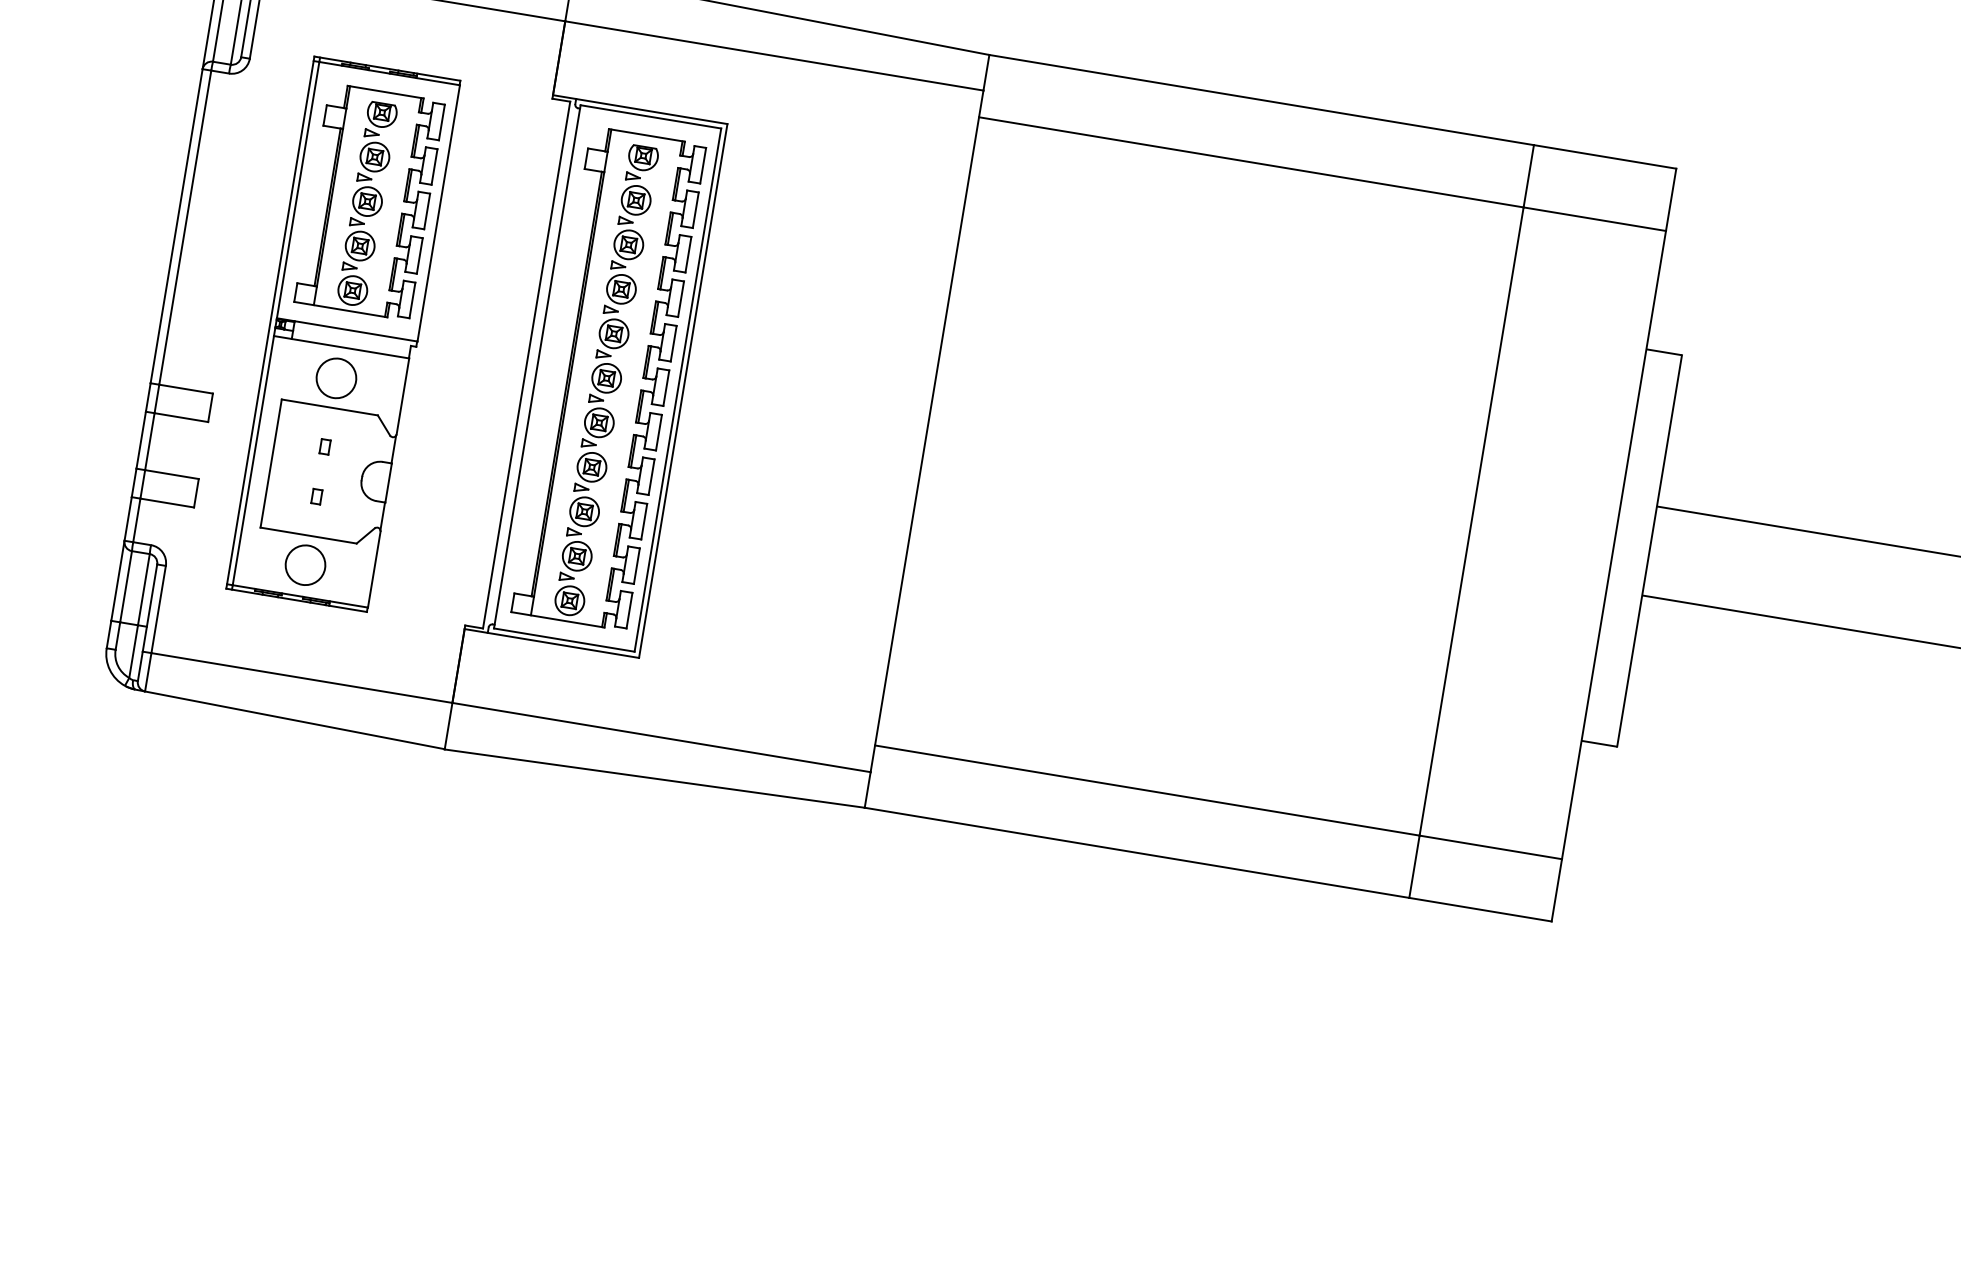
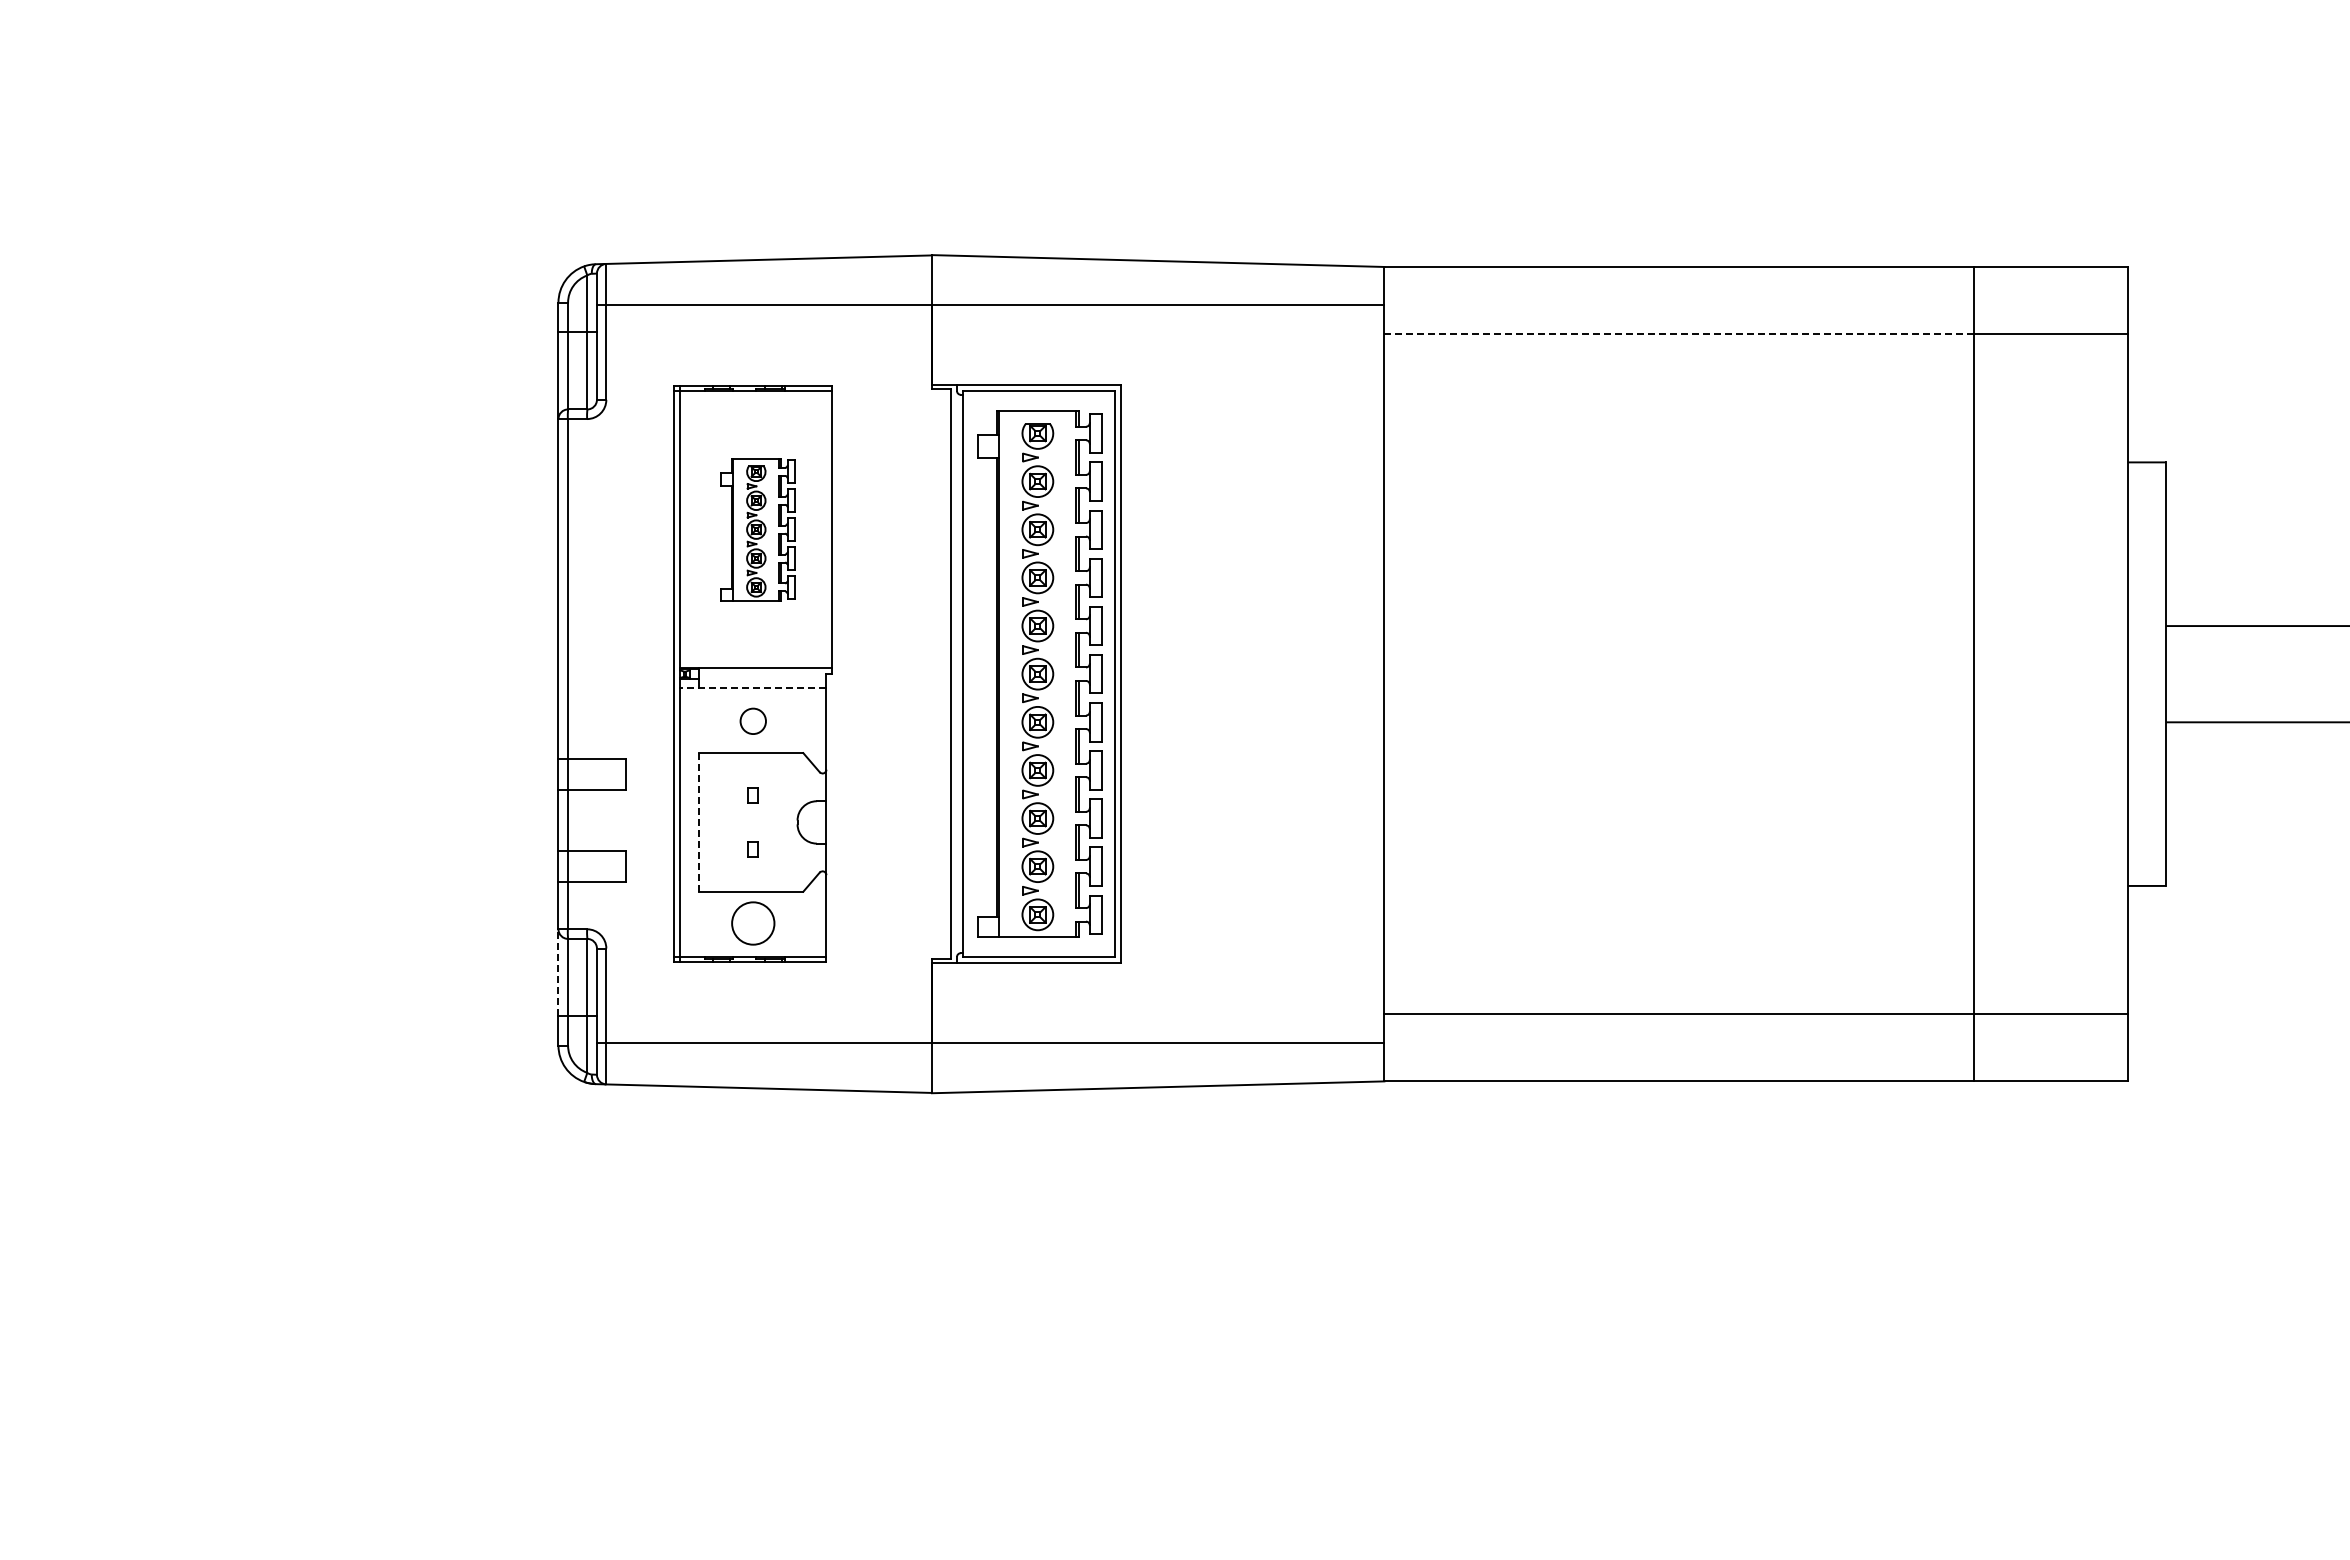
line: (1251, 162) -> (1679, 334), solid -> dashed
part: (369, 201) -> (757, 529), size x0.6
line: (340, 346) -> (752, 687), solid -> dashed
circle: (336, 378) -> (753, 721), size x0.6
line: (271, 463) -> (699, 822), solid -> dashed
line: (117, 580) -> (558, 972), solid -> dashed

